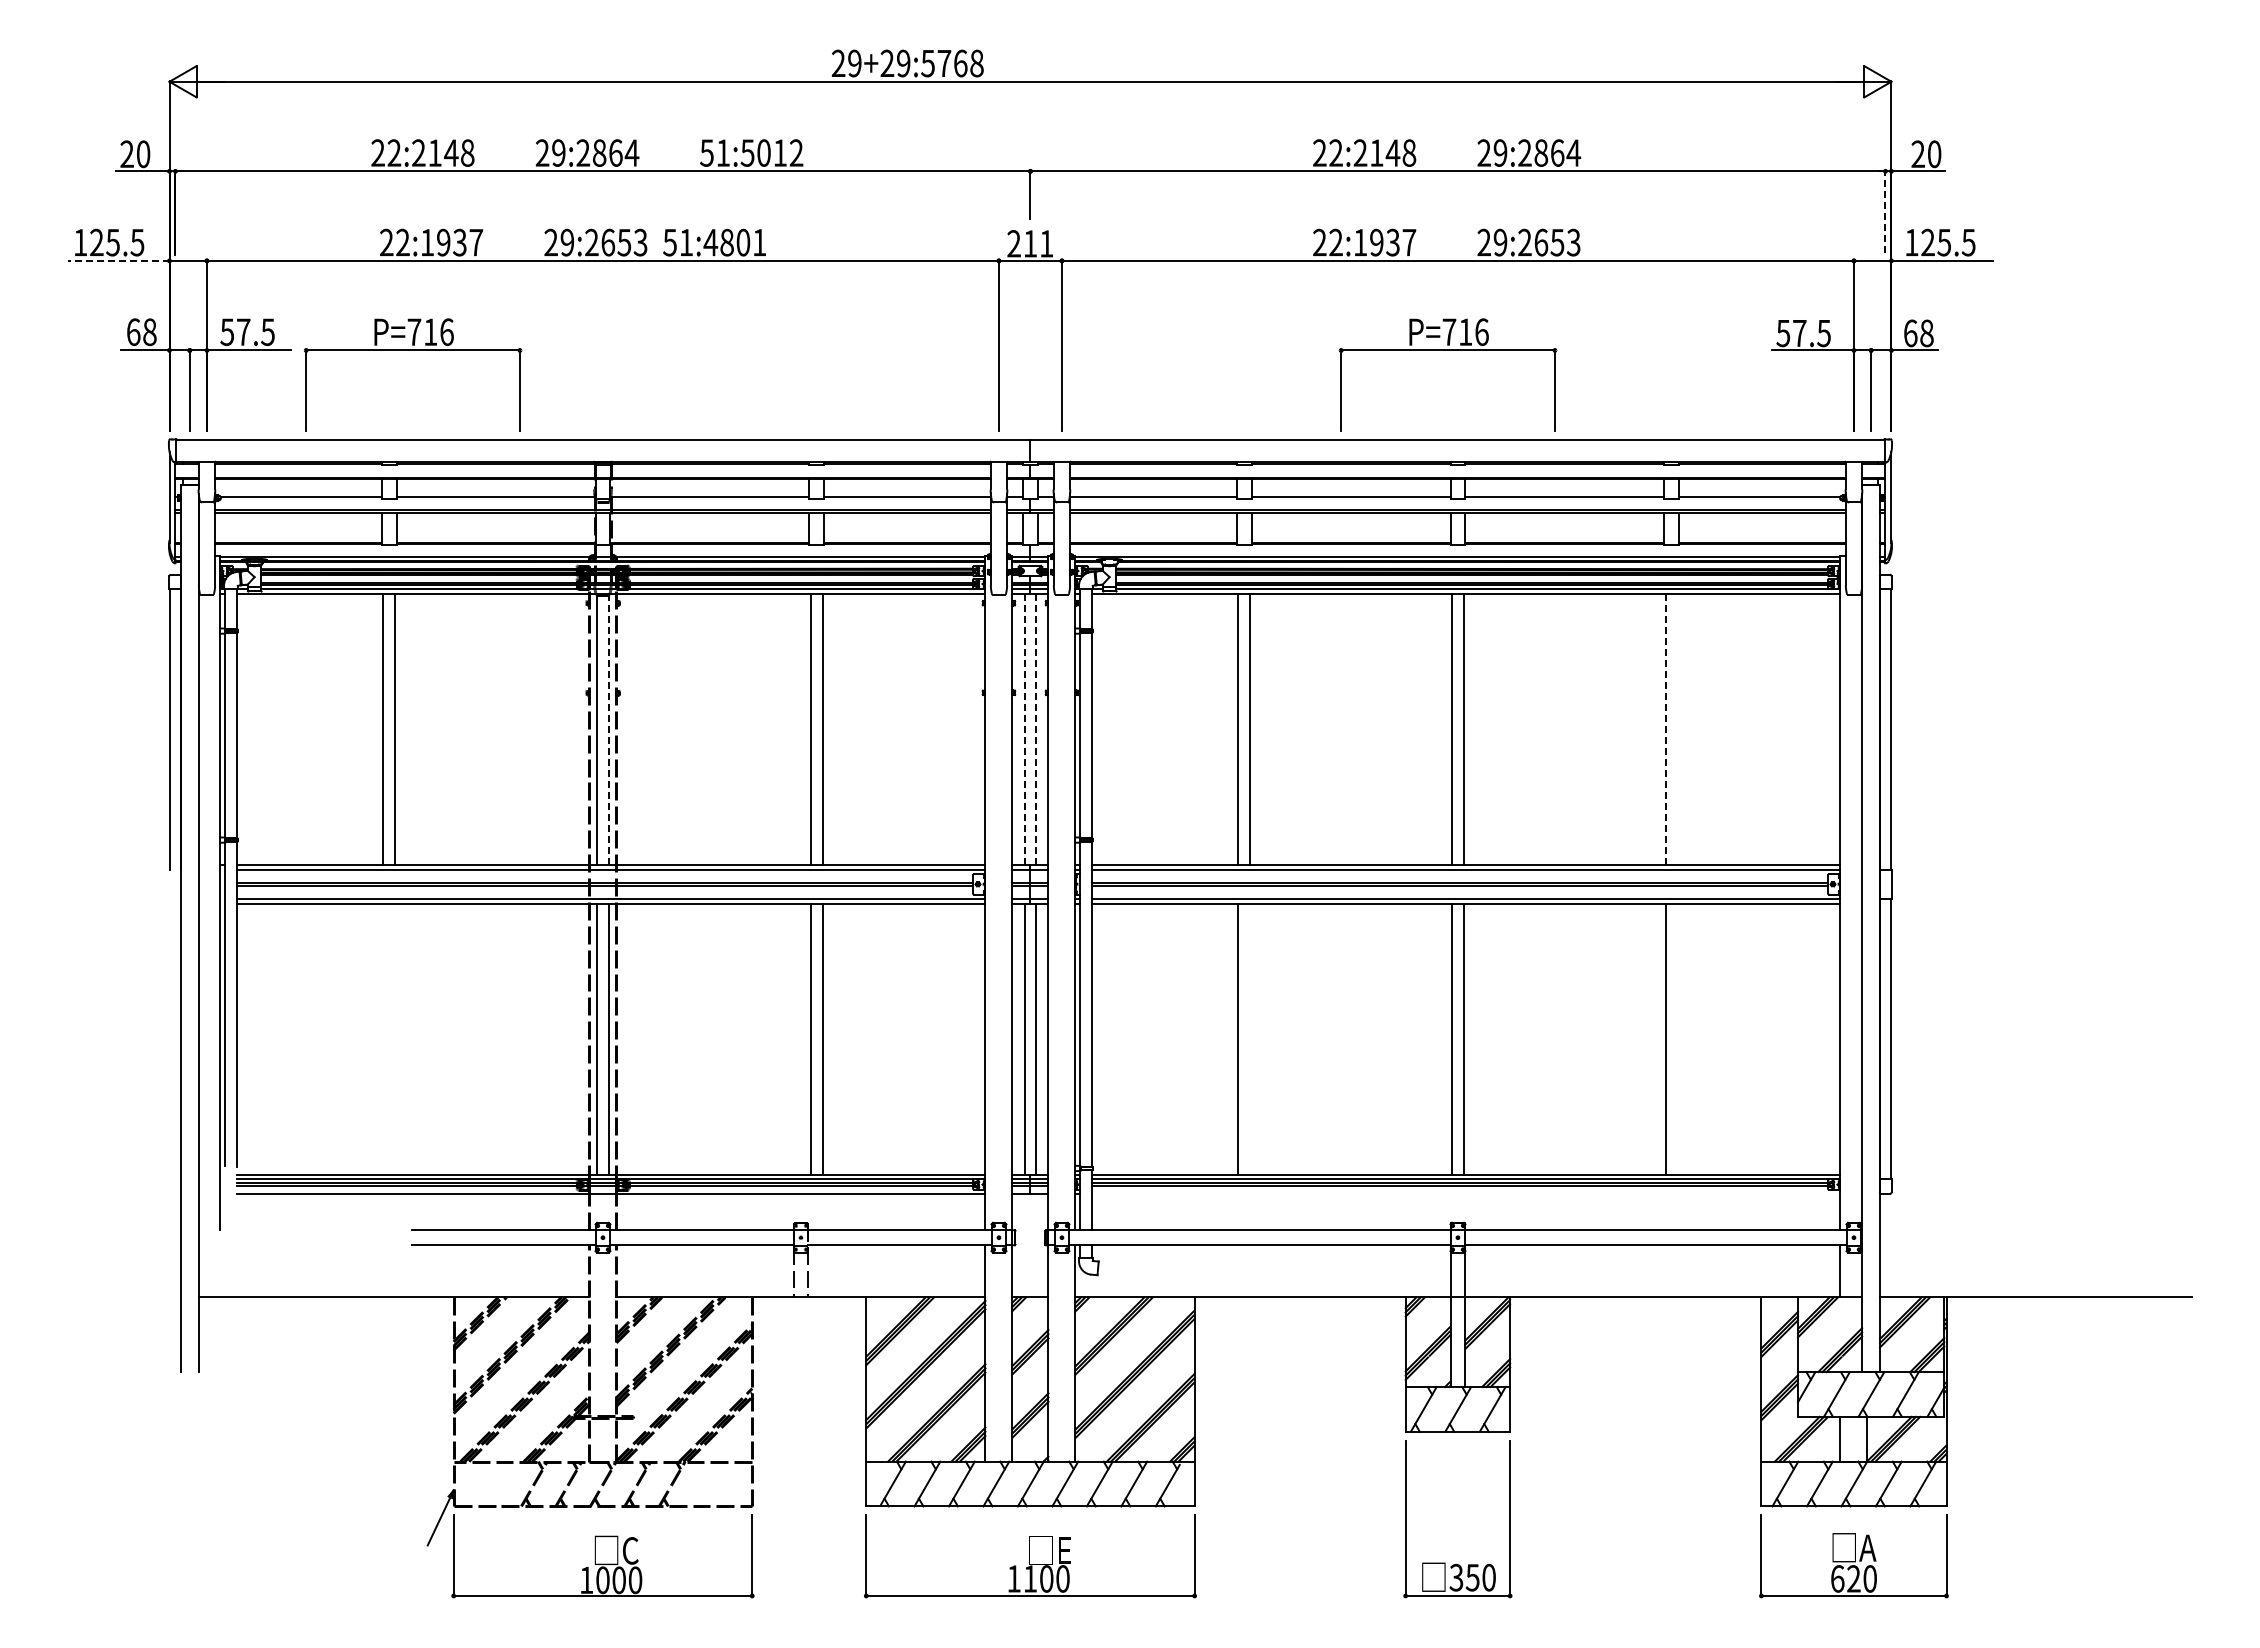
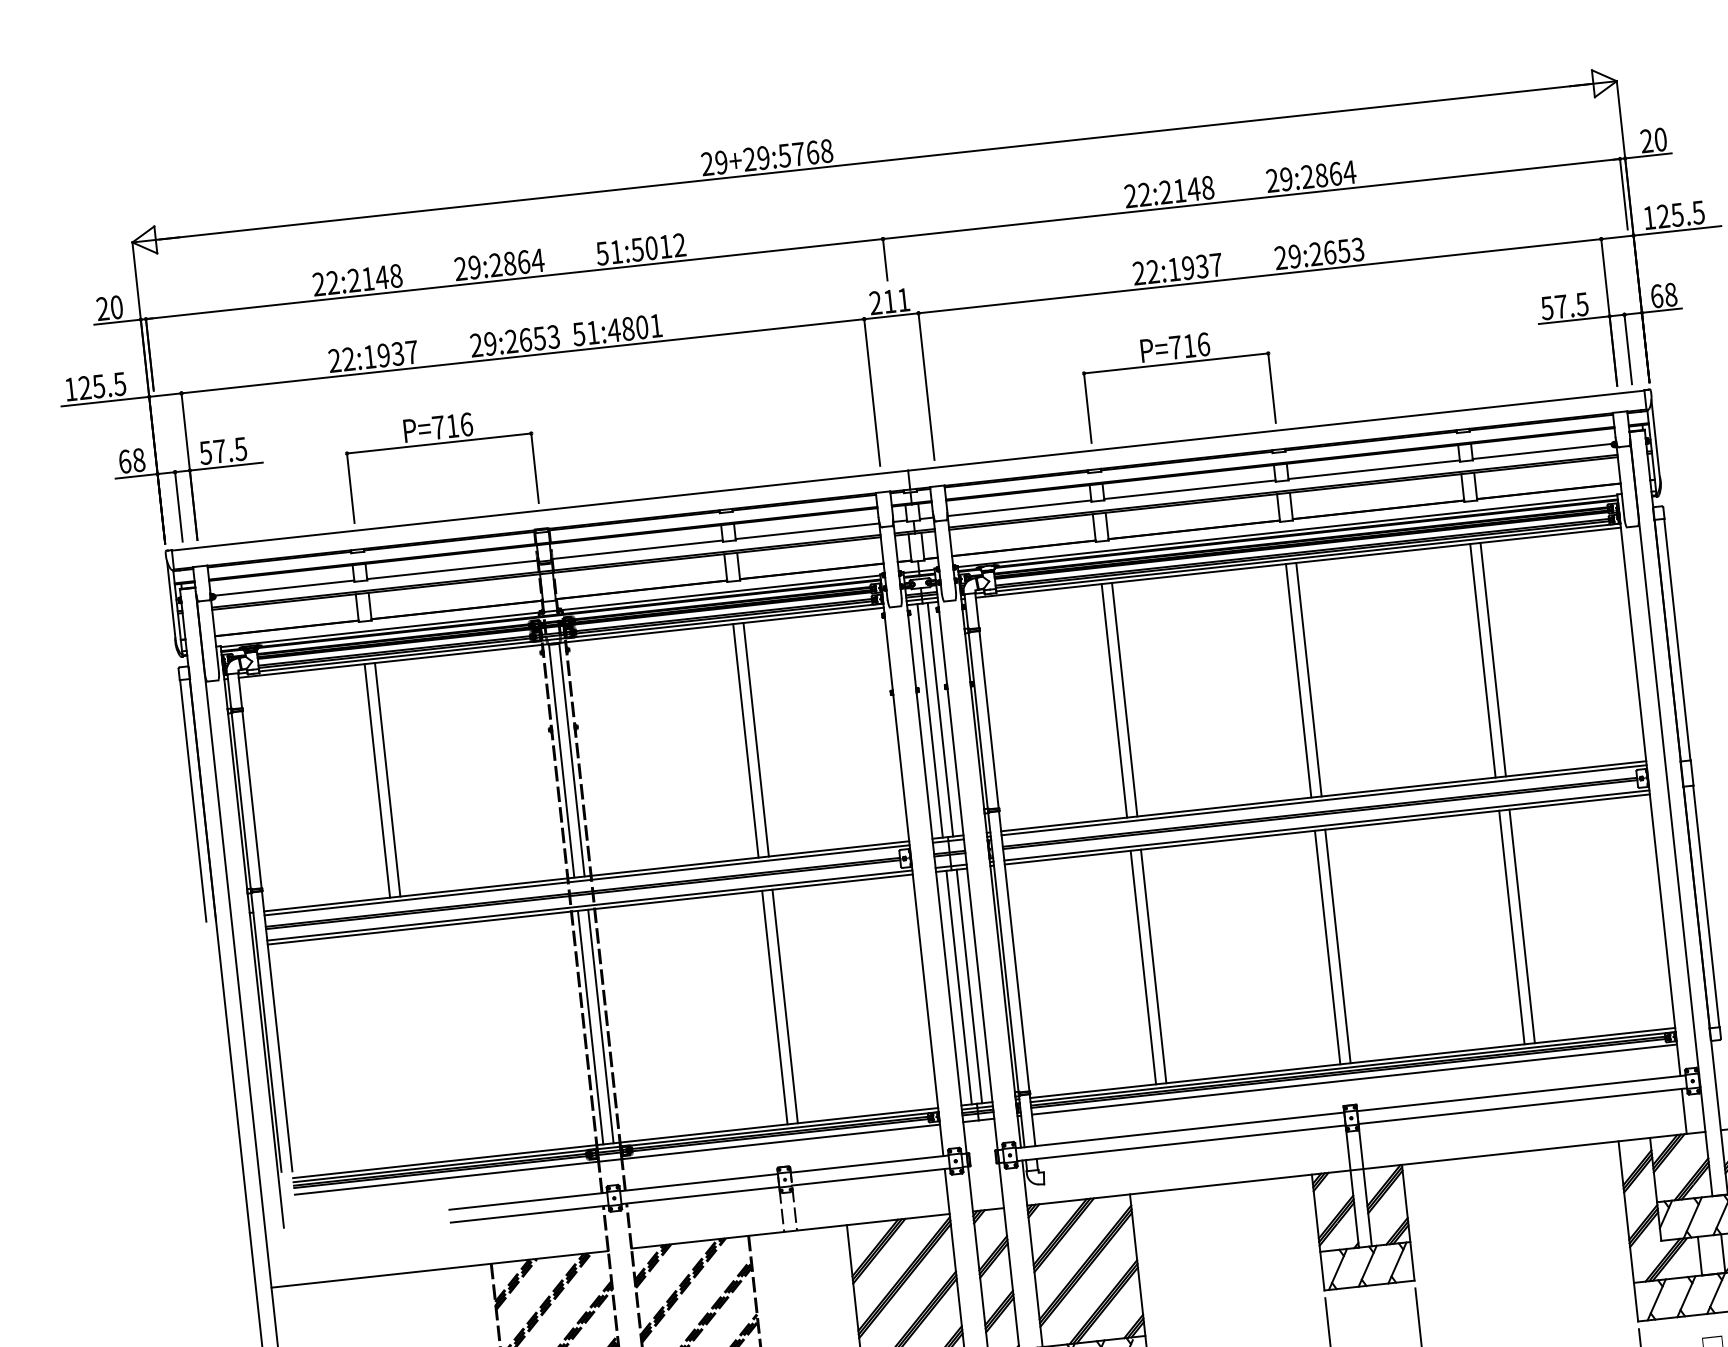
line: (1885, 211) -> (1623, 193), dashed -> solid
line: (118, 260) -> (105, 401), dashed -> solid
part: (412, 350) -> (438, 443), moved
part: (1447, 350) -> (1175, 363), moved
line: (1677, 729) -> (1493, 659), added
line: (608, 730) -> (571, 760), dashed -> solid
line: (1024, 730) -> (930, 721), dashed -> solid
line: (1036, 730) -> (940, 720), dashed -> solid
line: (1665, 730) -> (1482, 661), dashed -> solid
line: (1250, 1038) -> (1153, 965), added
line: (1677, 1038) -> (1521, 925), added
line: (1466, 1193) -> (1354, 1079), added

